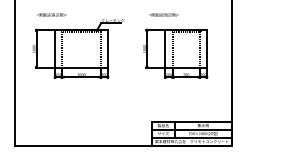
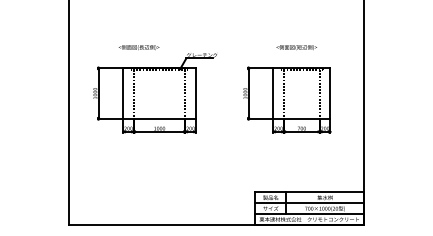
text: (51, 15) -> (138, 47), moved
text: (163, 15) -> (296, 47), moved

